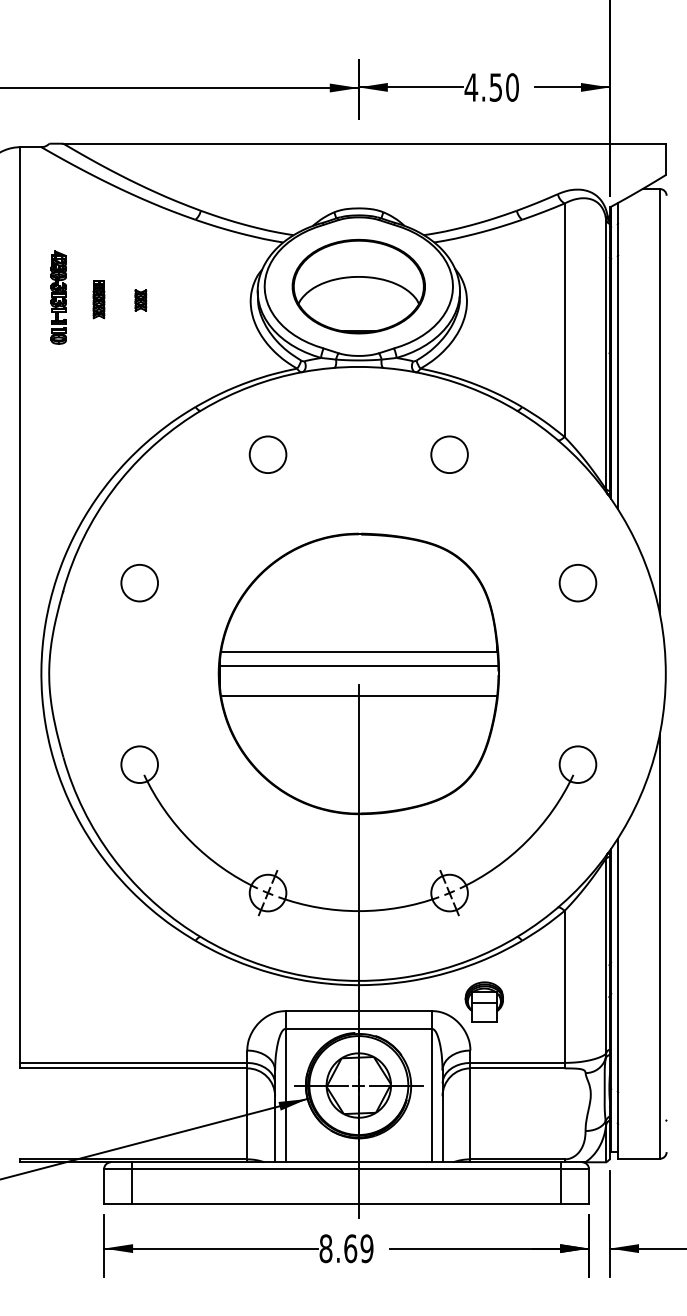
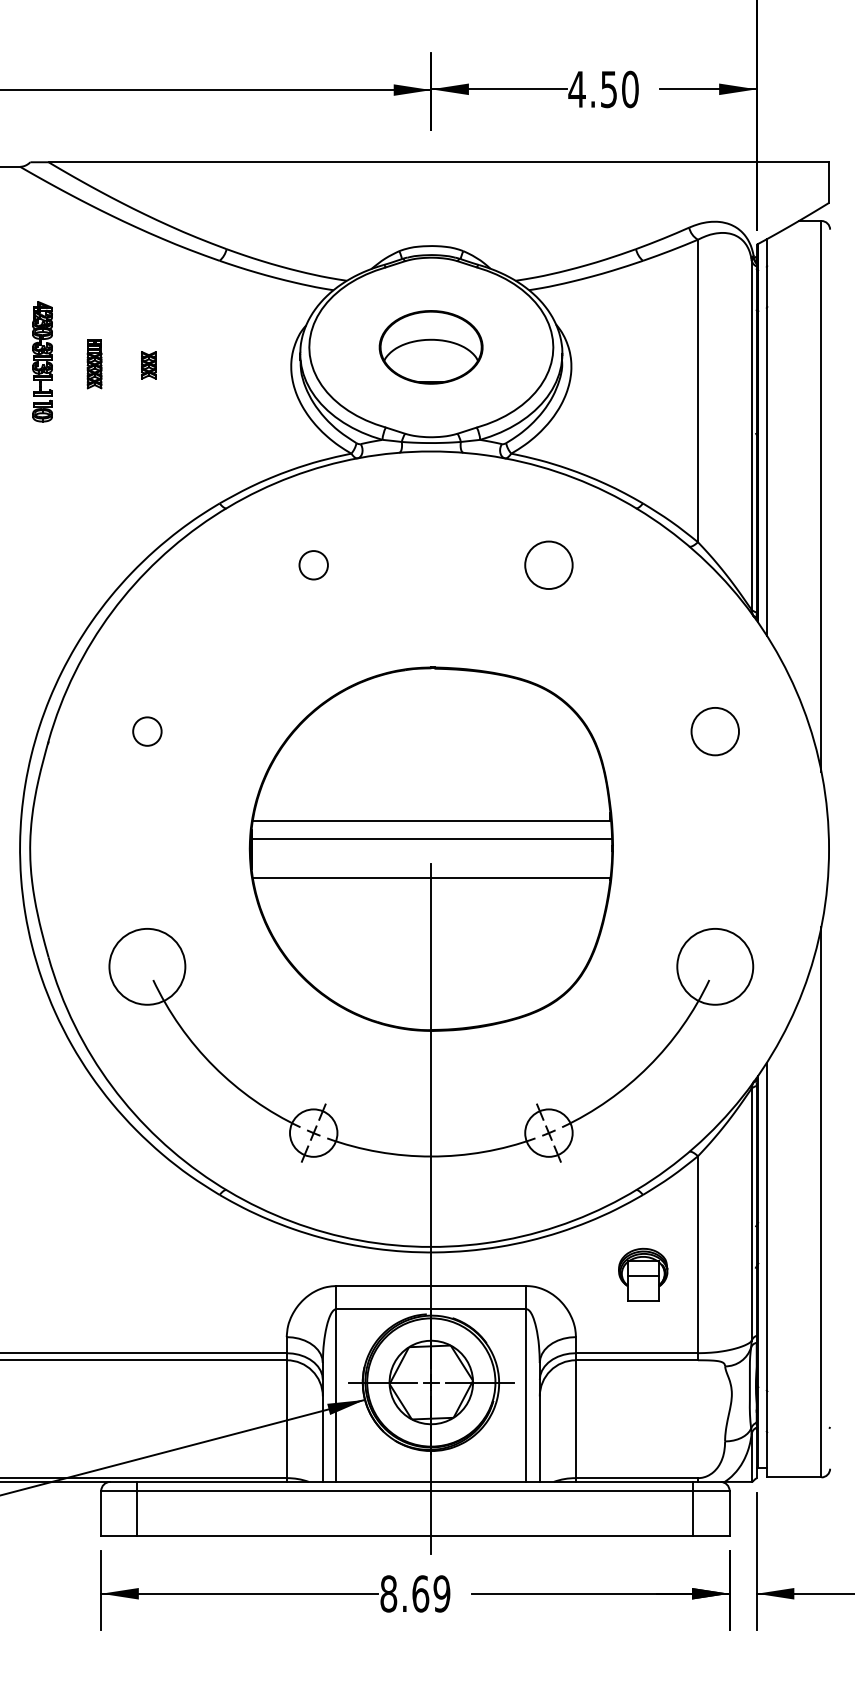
part: (358, 286) -> (430, 347), size x0.6
circle: (267, 454) -> (312, 564), size x0.6
circle: (139, 582) -> (147, 730), size x0.6
circle: (139, 764) -> (147, 966), size x1.6
circle: (577, 764) -> (714, 966), size x1.6
part: (483, 1001) -> (642, 1273), moved

